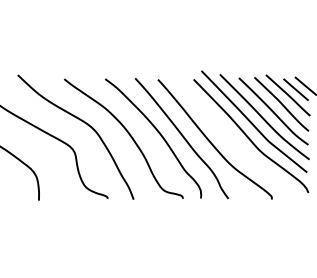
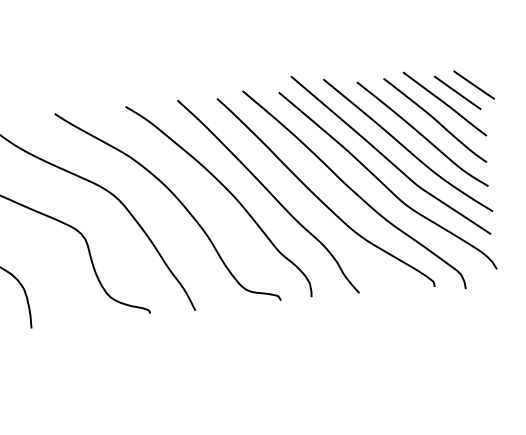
curve: (231, 139) -> (354, 189), added

